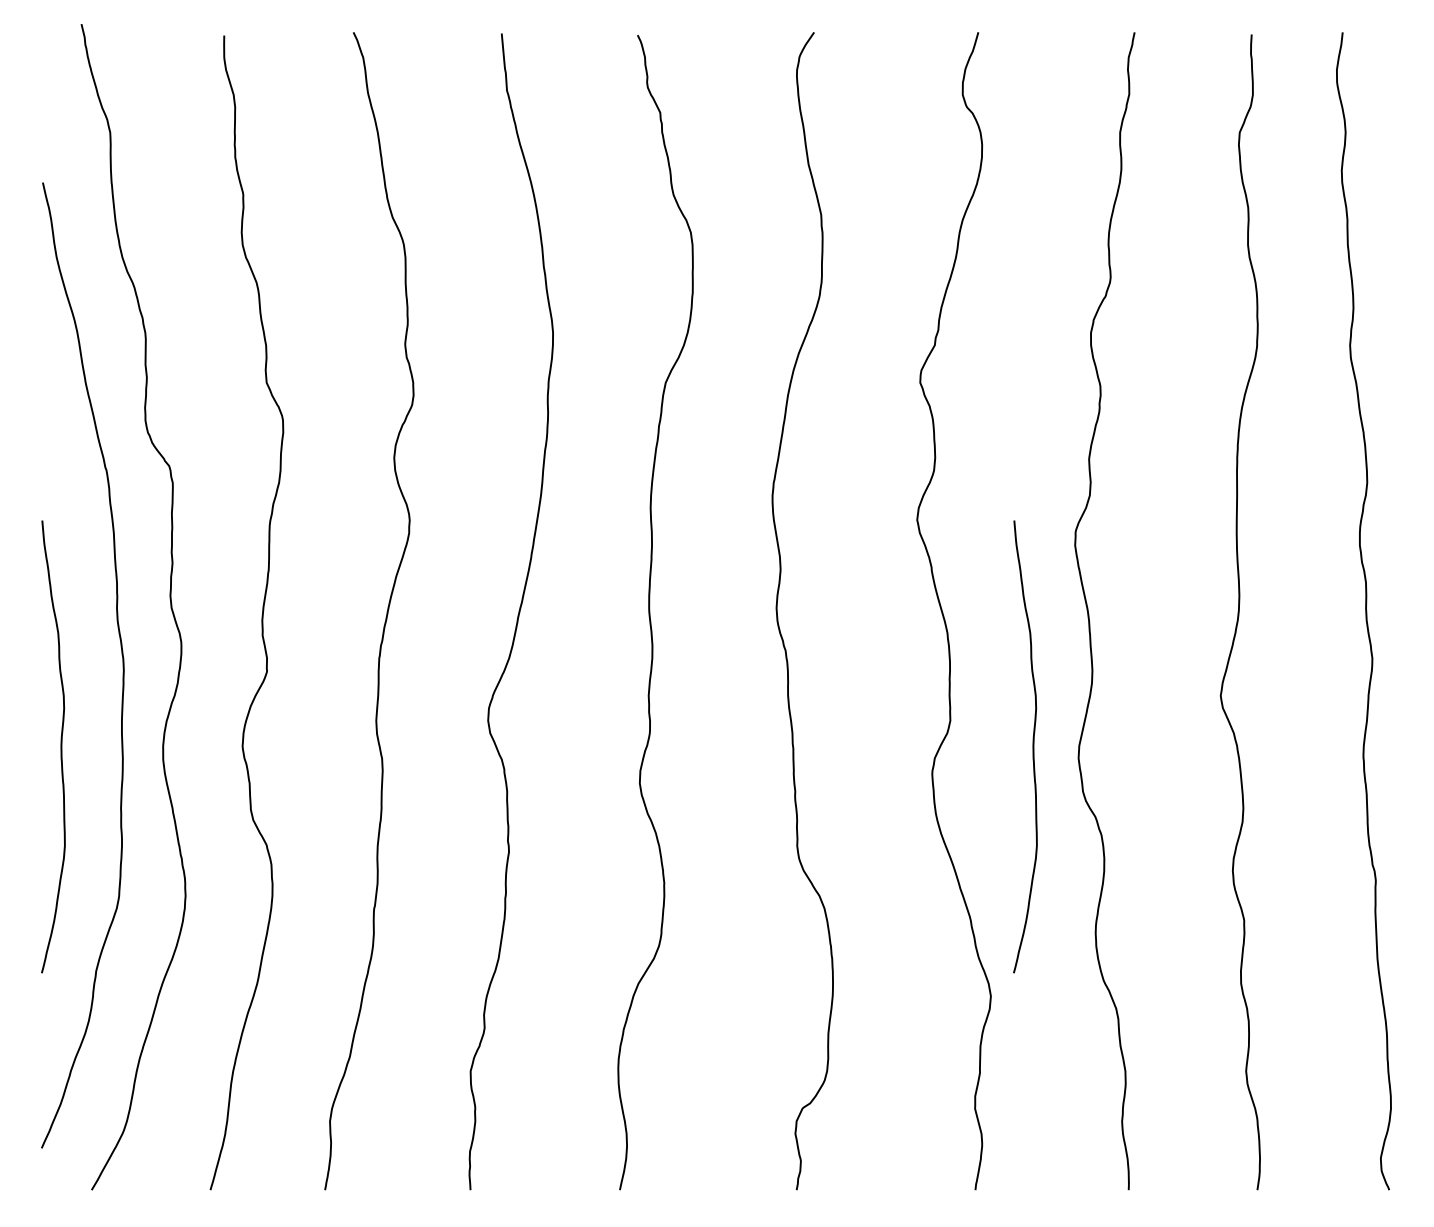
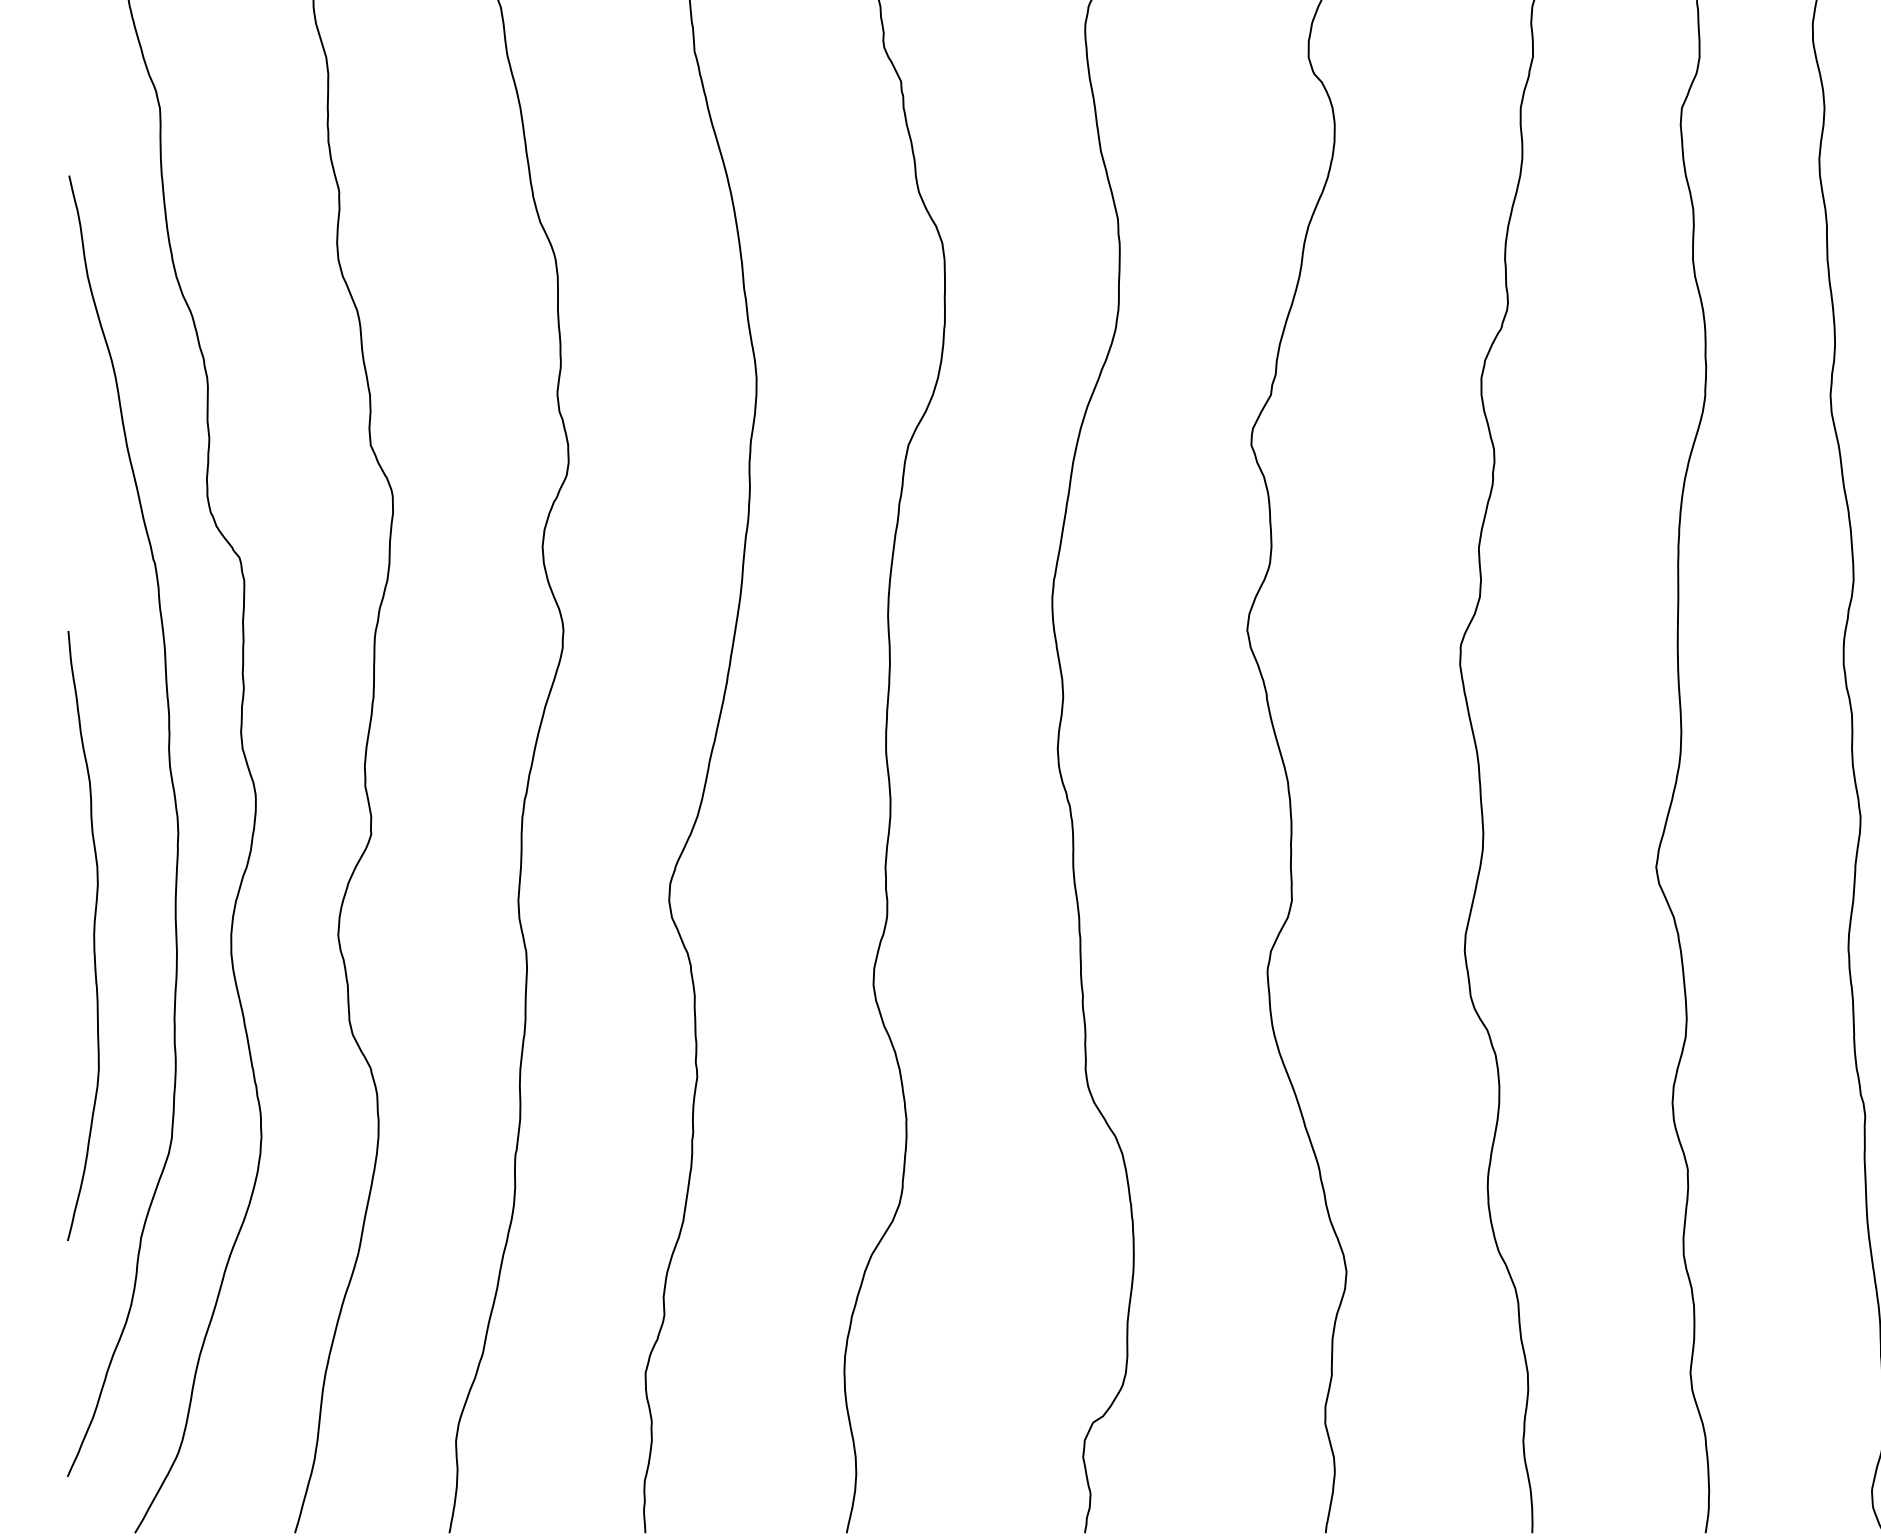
curve: (1032, 746) -> (1402, 935), removed

